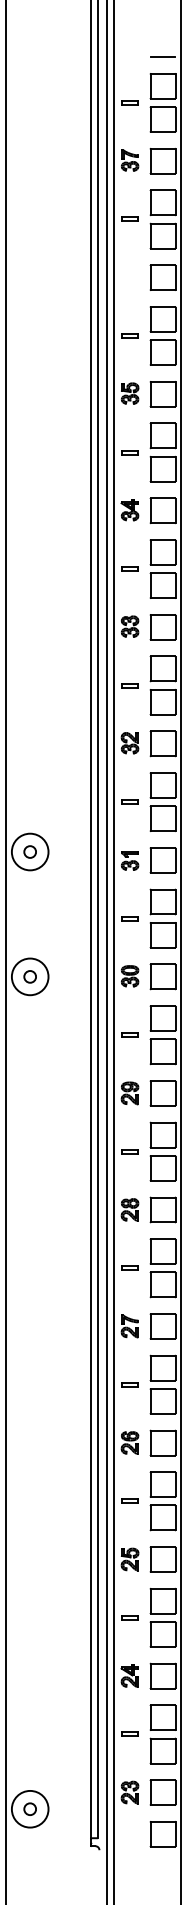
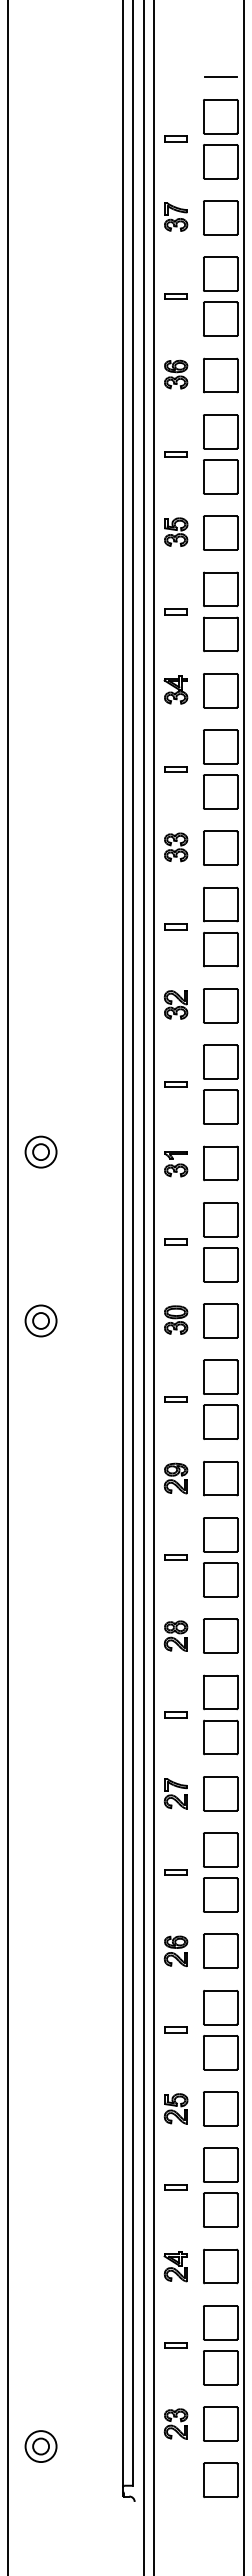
part: (130, 276) -> (176, 374), added
circle: (29, 851) -> (40, 1151), size x0.62
circle: (29, 976) -> (40, 1320), size x0.62
circle: (29, 1809) -> (40, 2446), size x0.62

